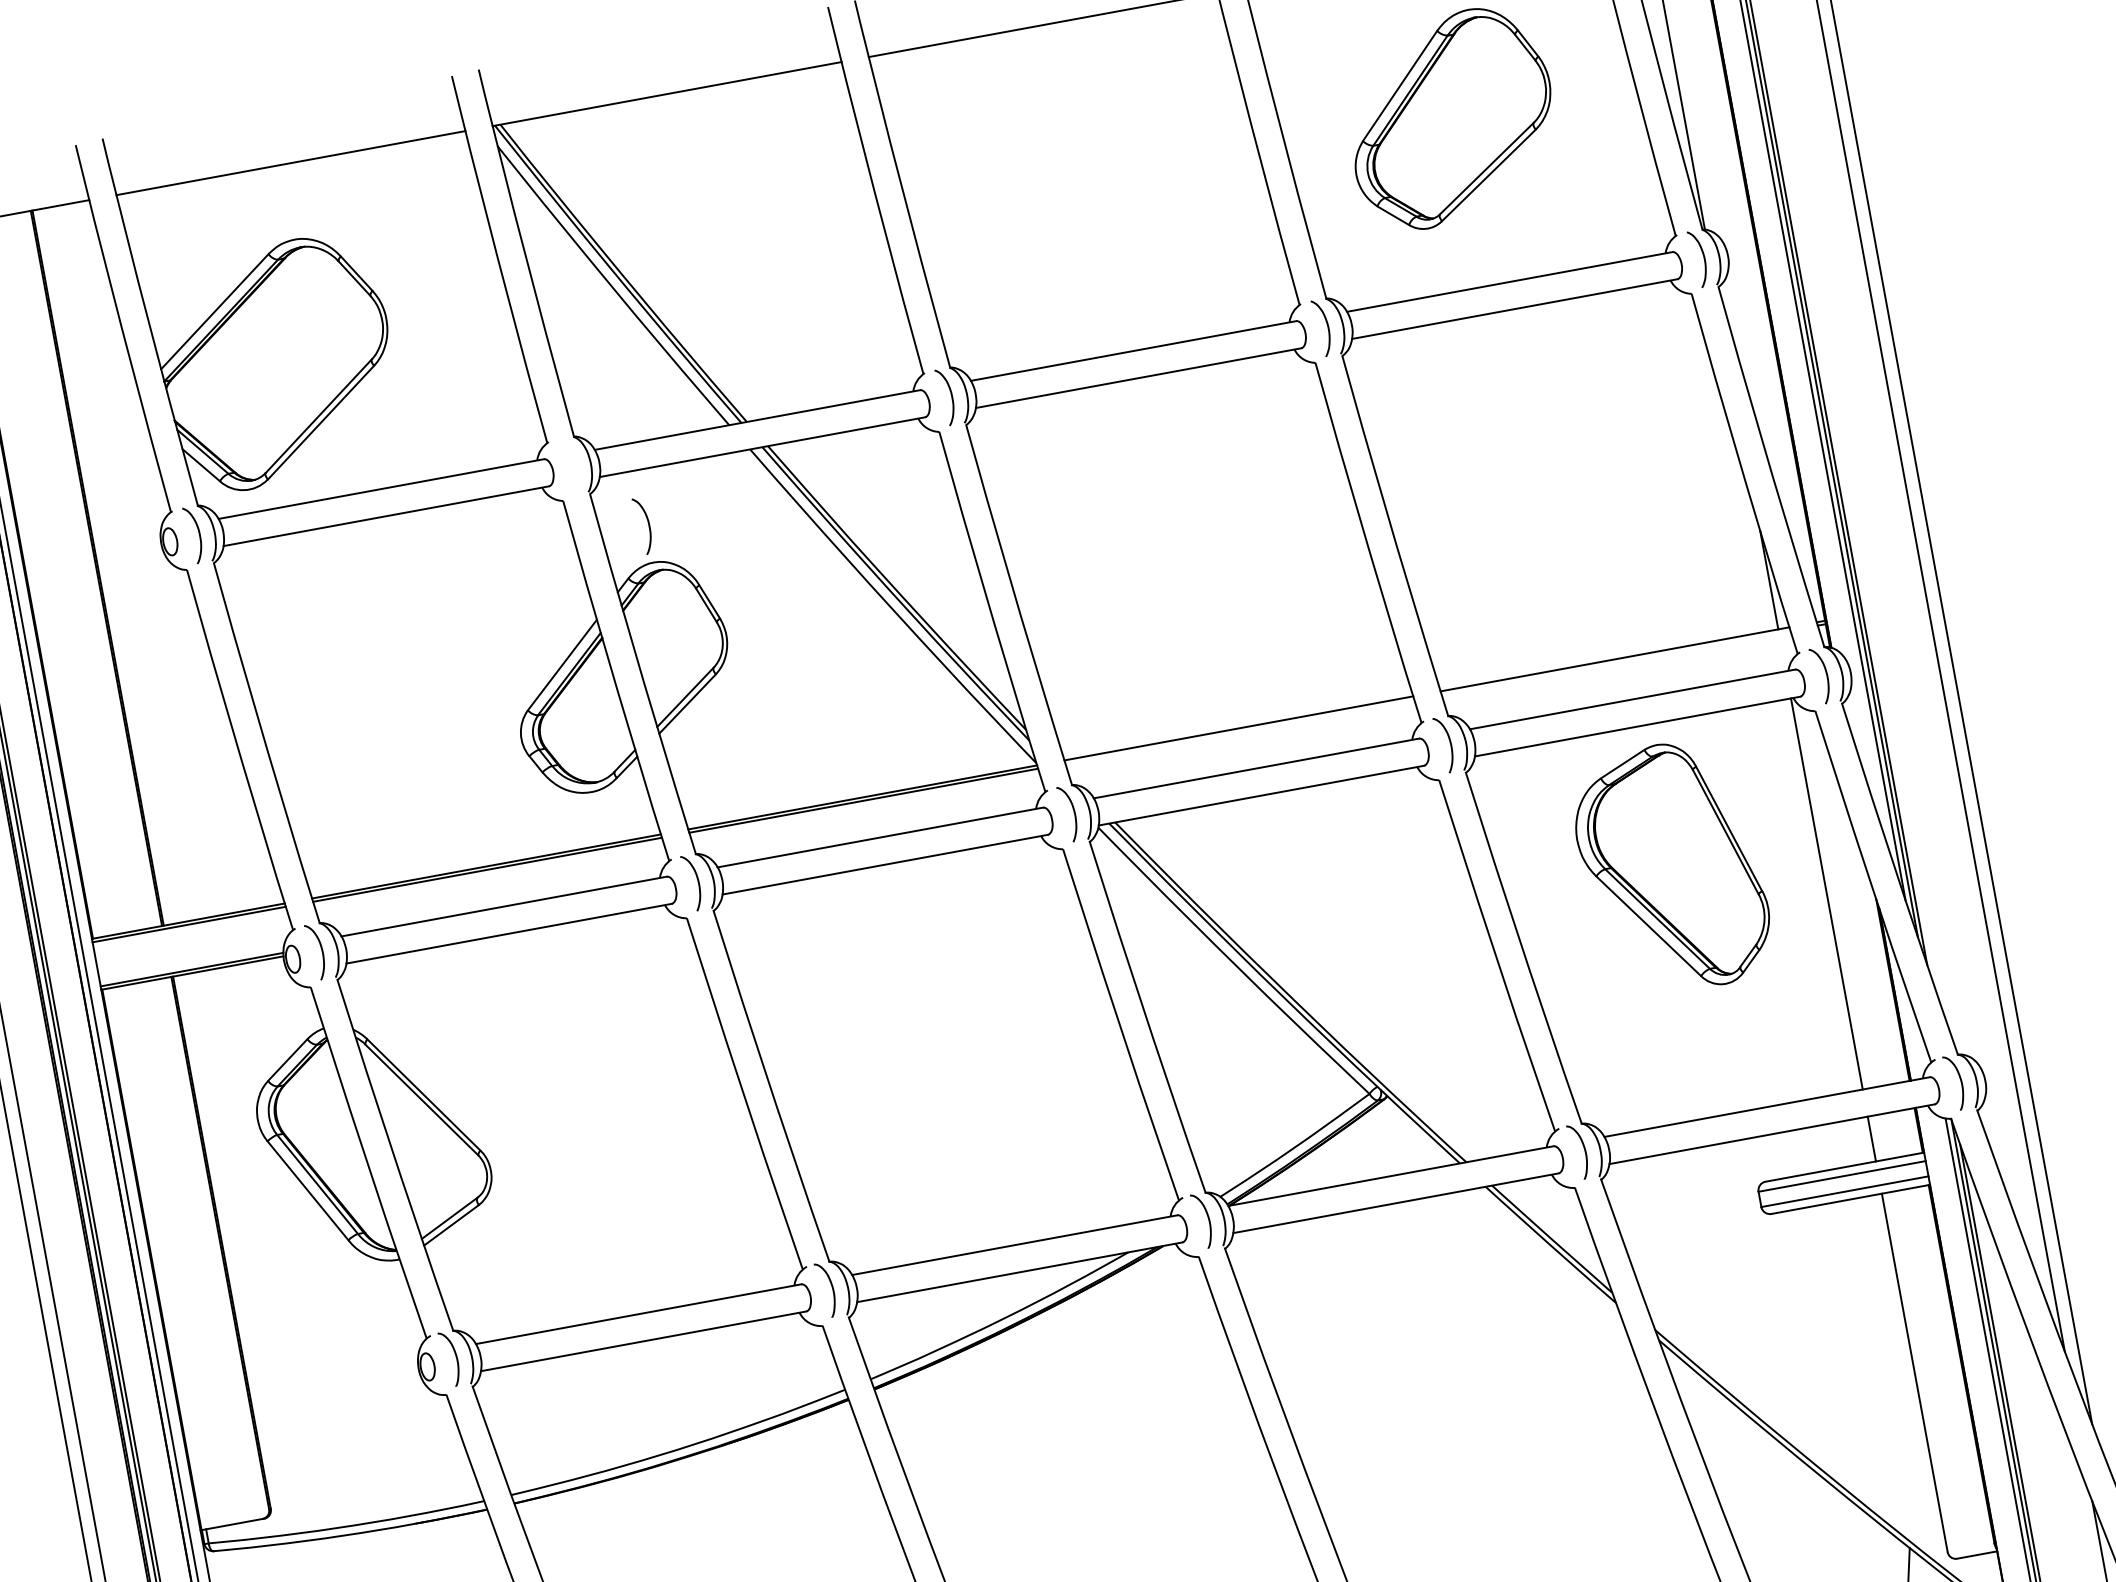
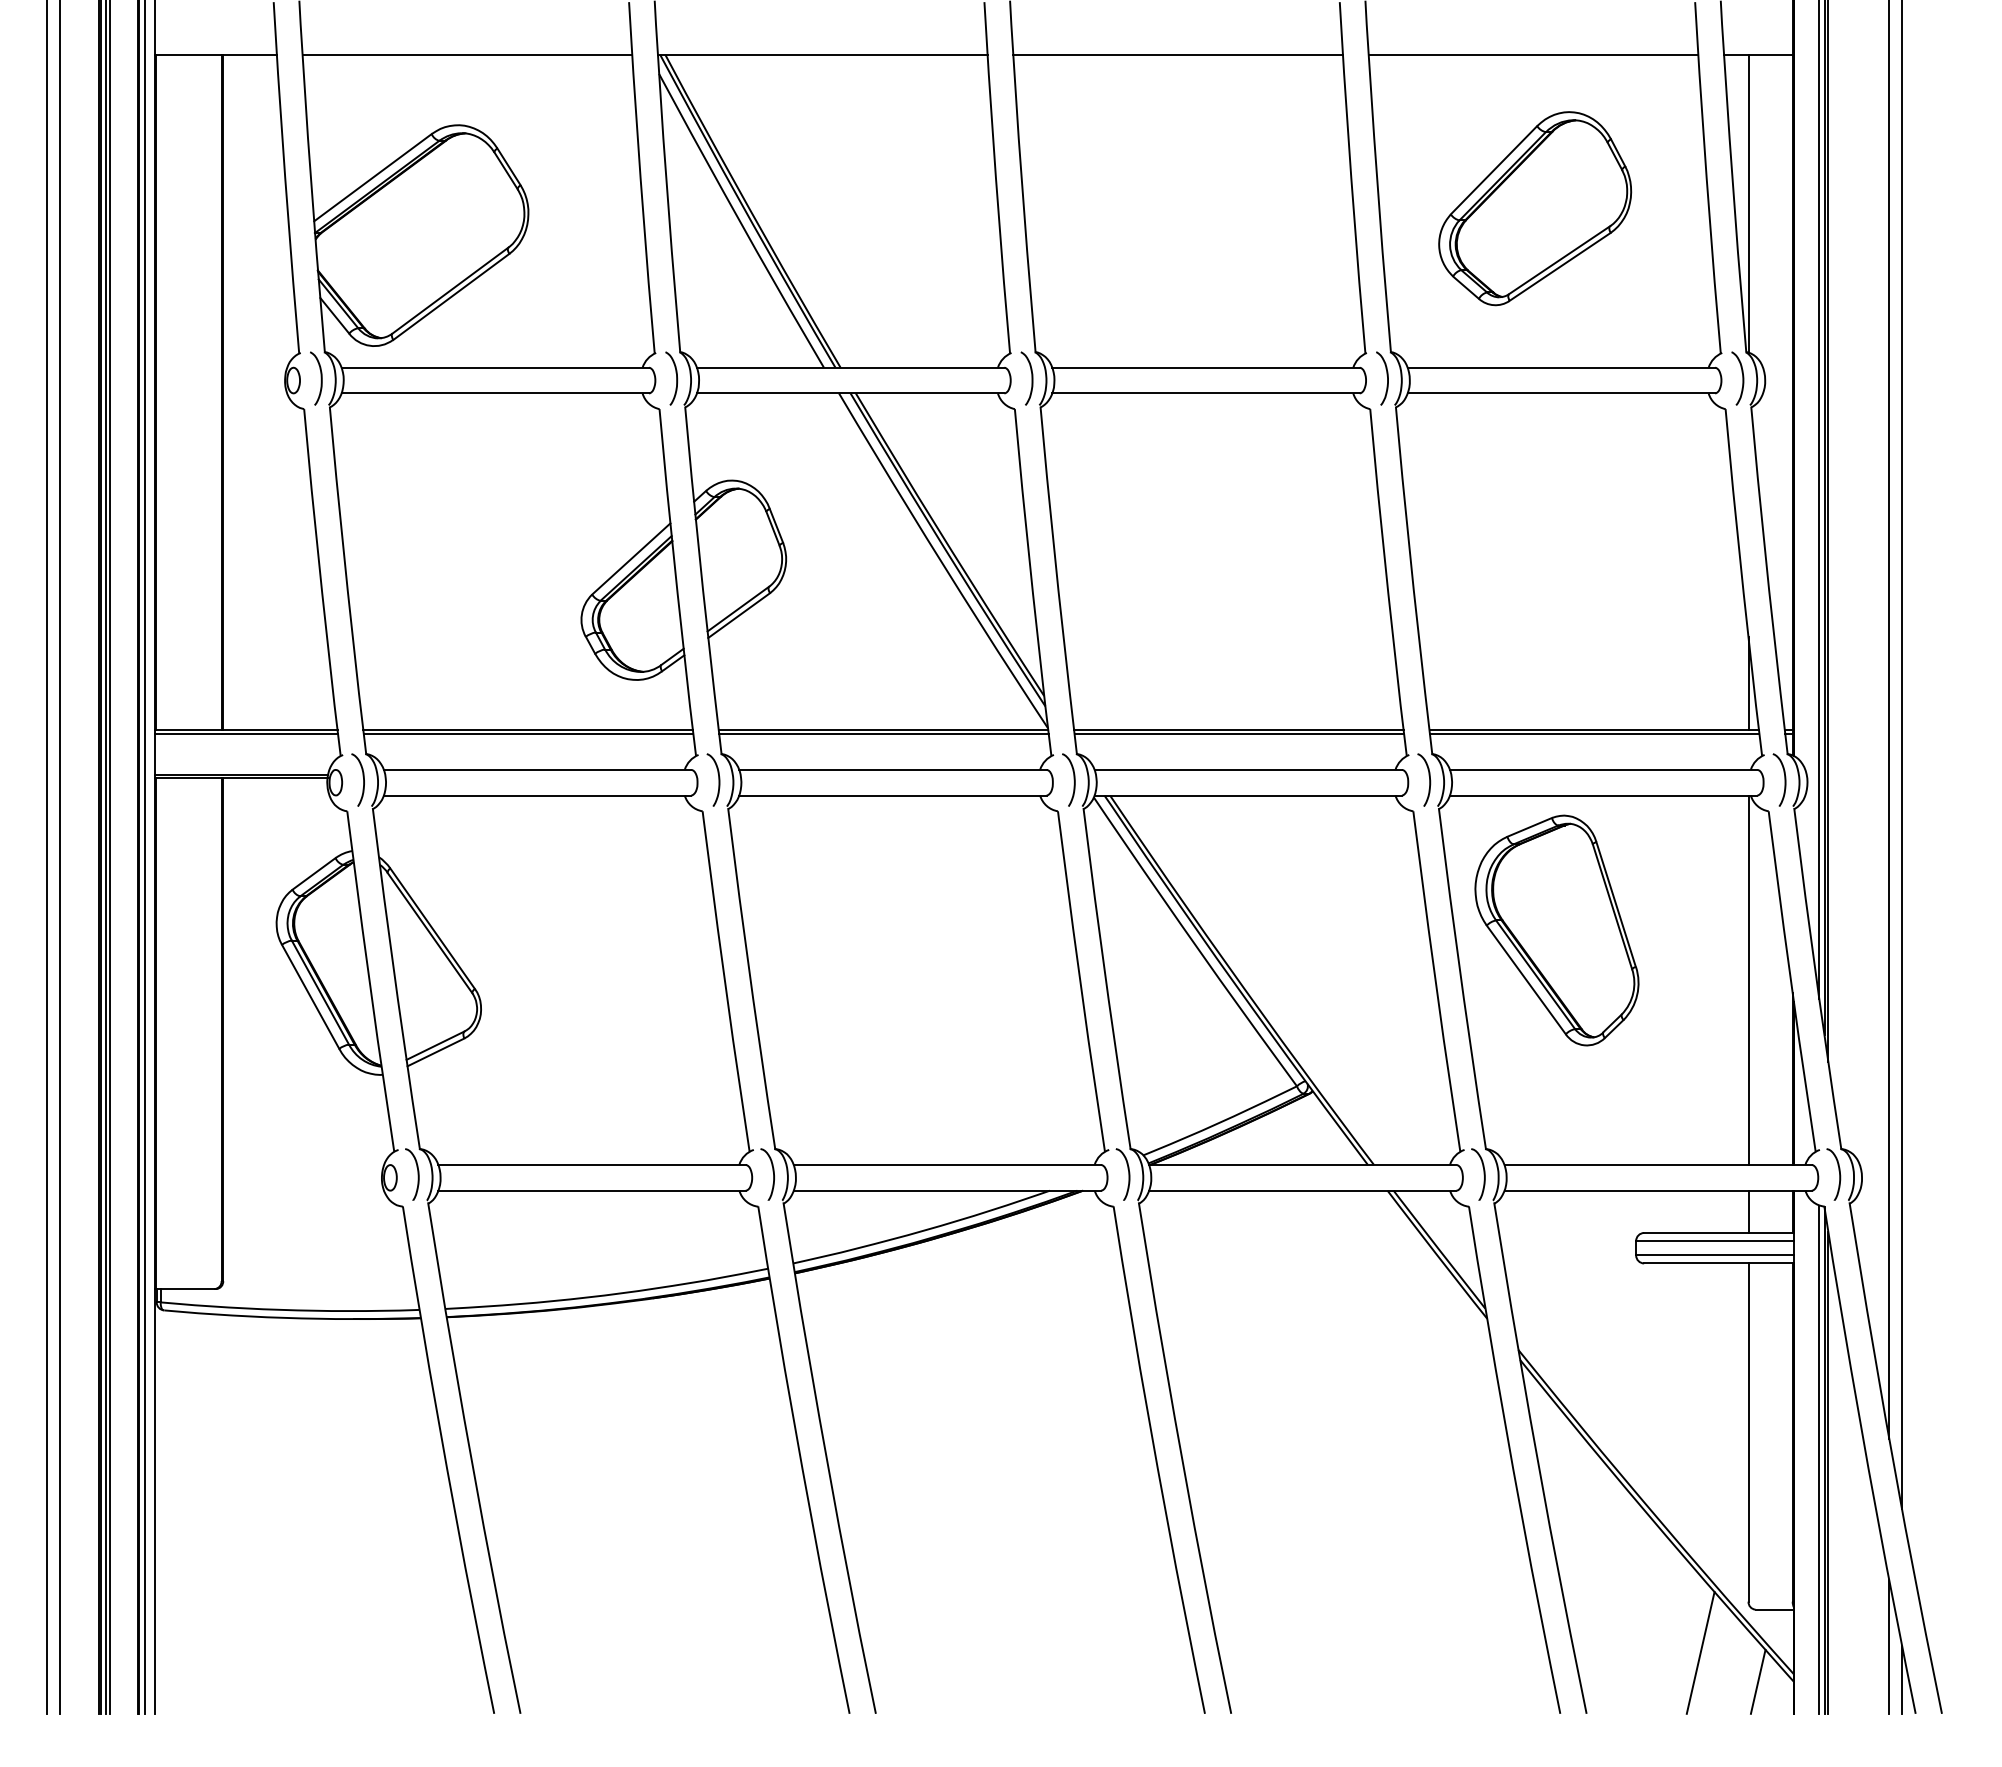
curve: (648, 525) -> (676, 378), moved
line: (1615, 662) -> (1594, 733), added
line: (1240, 731) -> (1239, 733), added
part: (1671, 868) -> (1556, 930), moved

